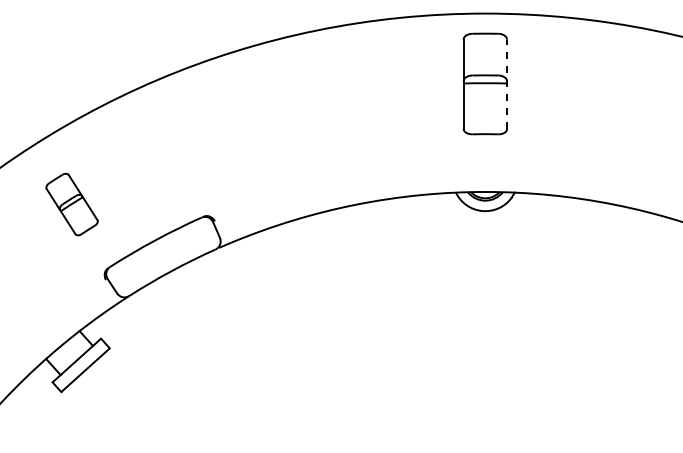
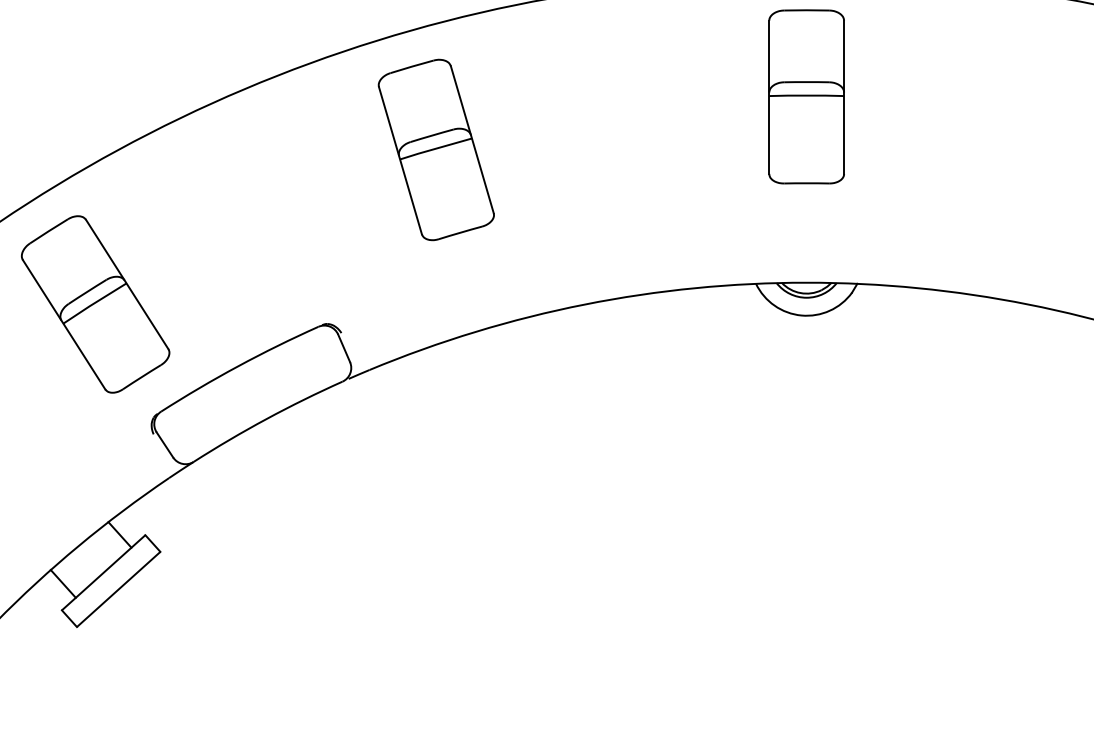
line: (507, 84) -> (844, 97), dashed -> solid
part: (269, 114) -> (435, 149), added
part: (71, 204) -> (94, 304), size x1.67

